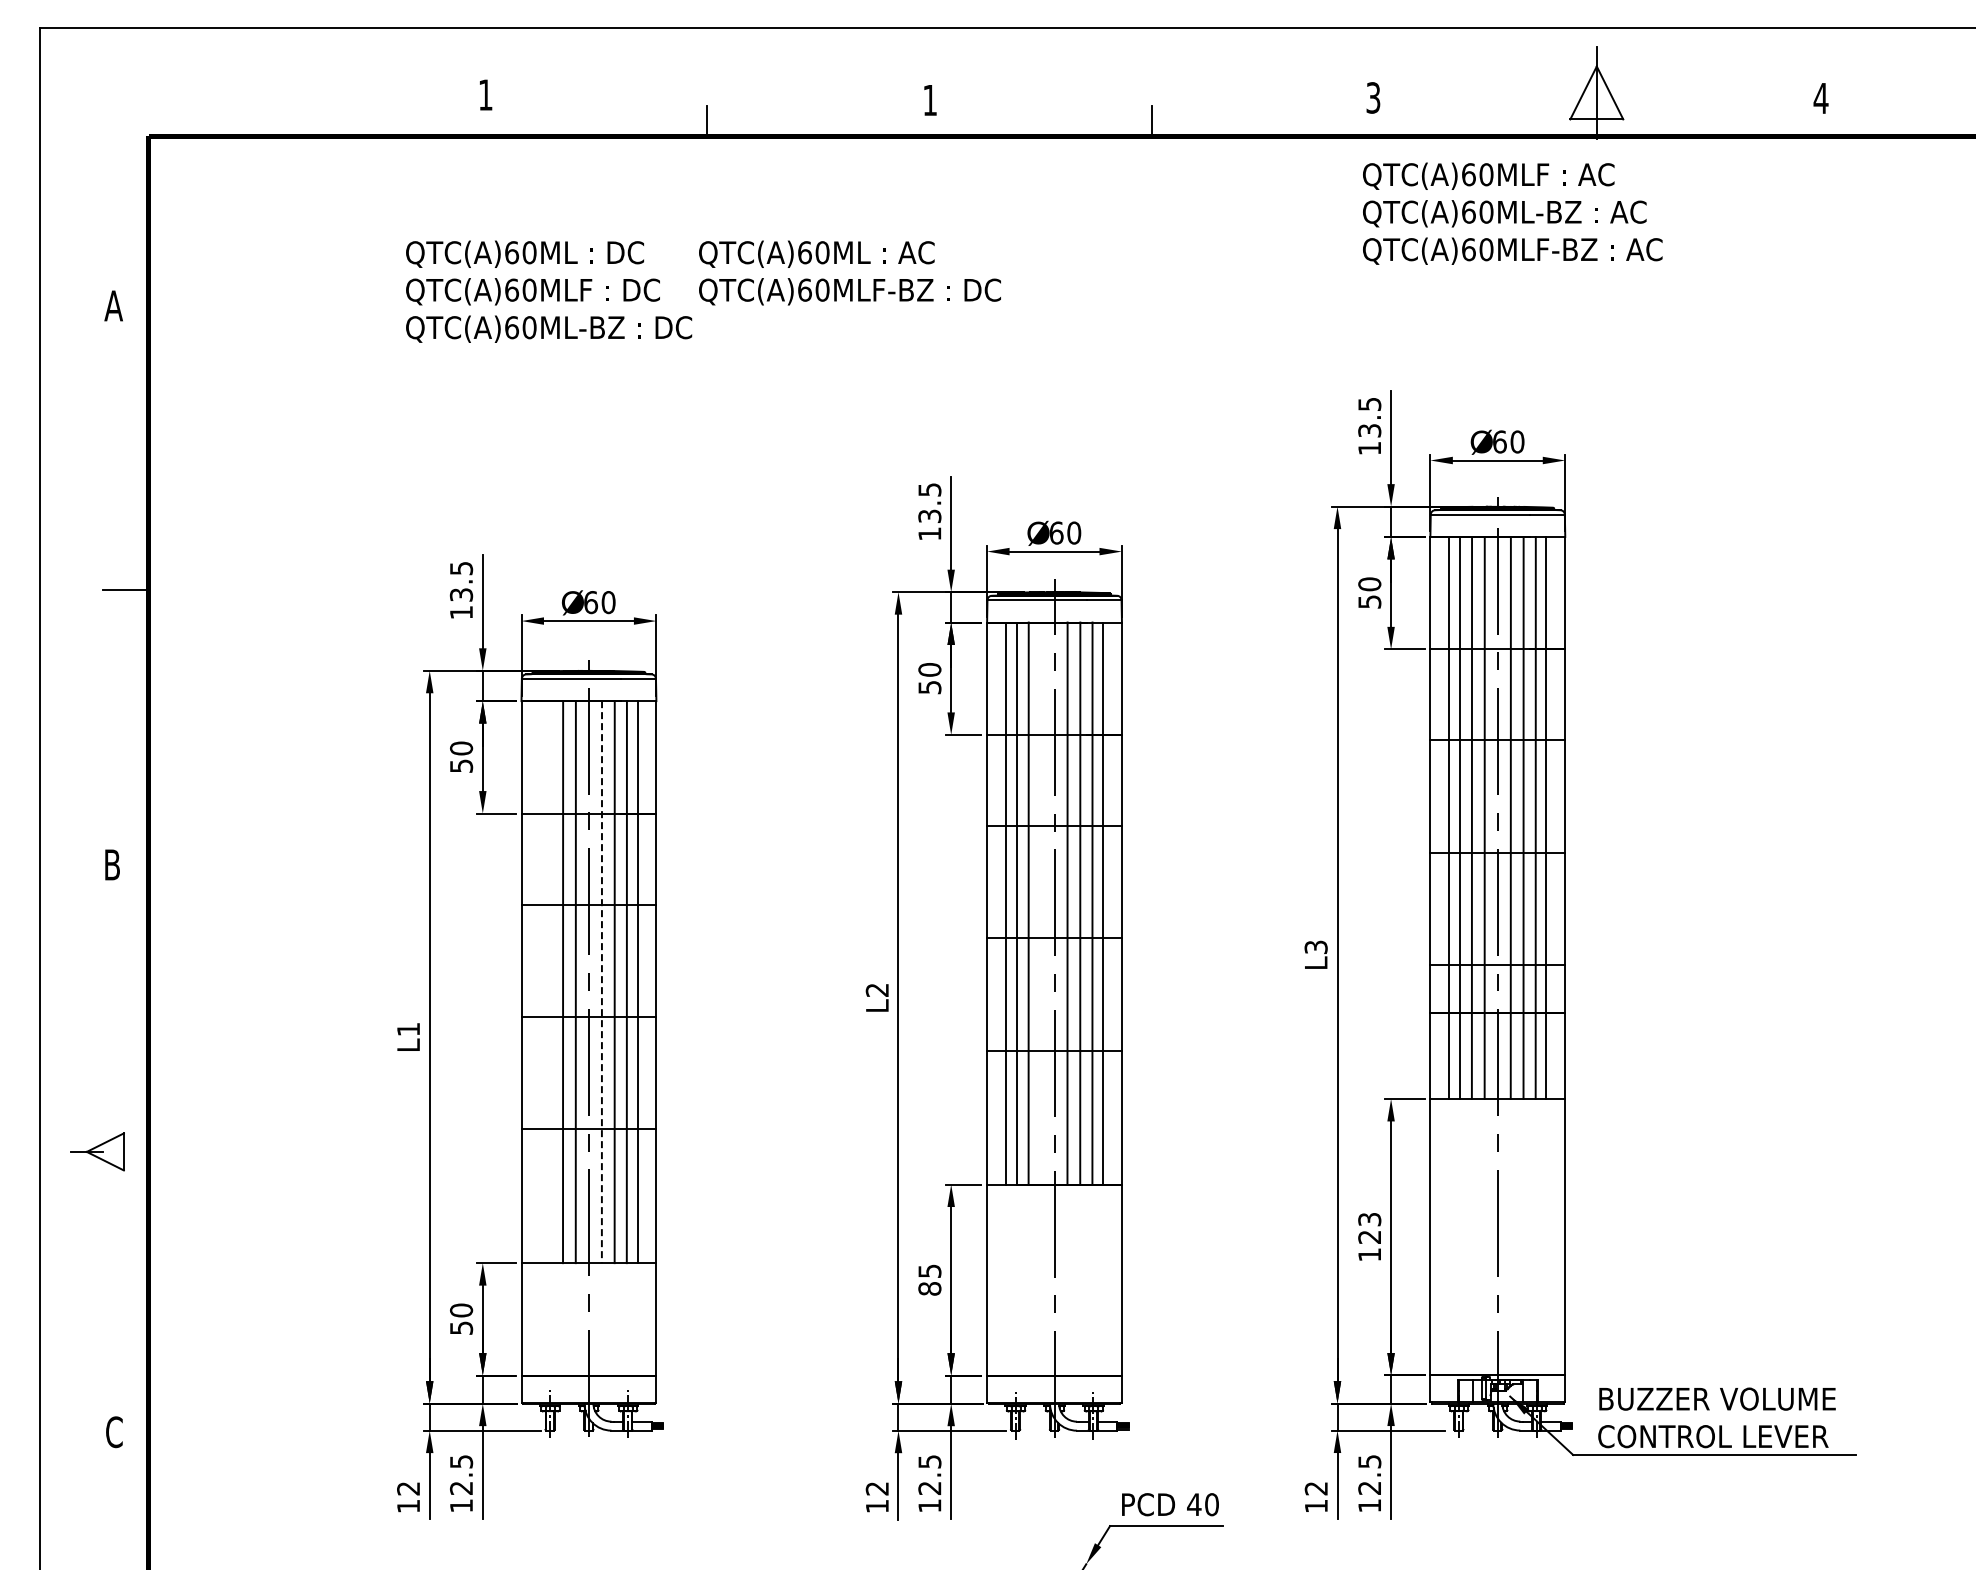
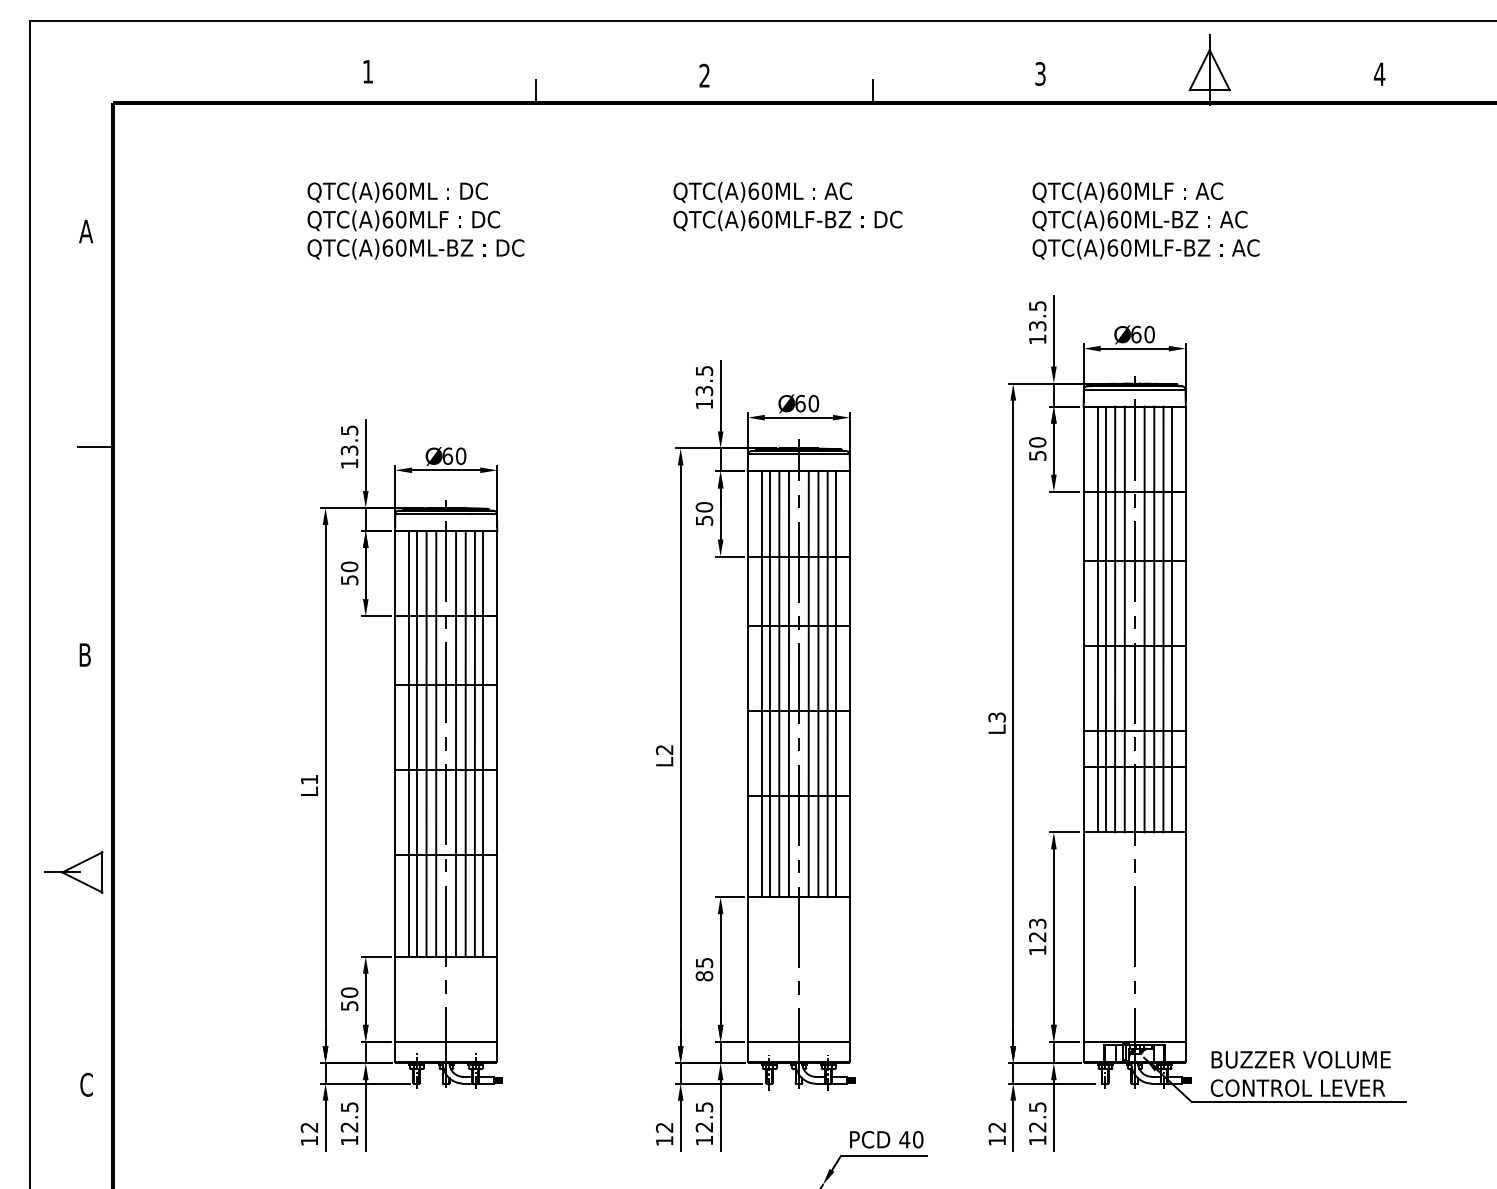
text: (929, 99) -> (704, 75), 1 -> 2
text: (1512, 213) -> (1145, 220), moved
text: (849, 272) -> (787, 206), moved
line: (1041, 903) -> (789, 684), added
line: (540, 982) -> (409, 744), added
line: (550, 982) -> (417, 744), added
line: (601, 982) -> (455, 744), dashed -> solid
part: (97, 1151) -> (73, 872), size x1.43

